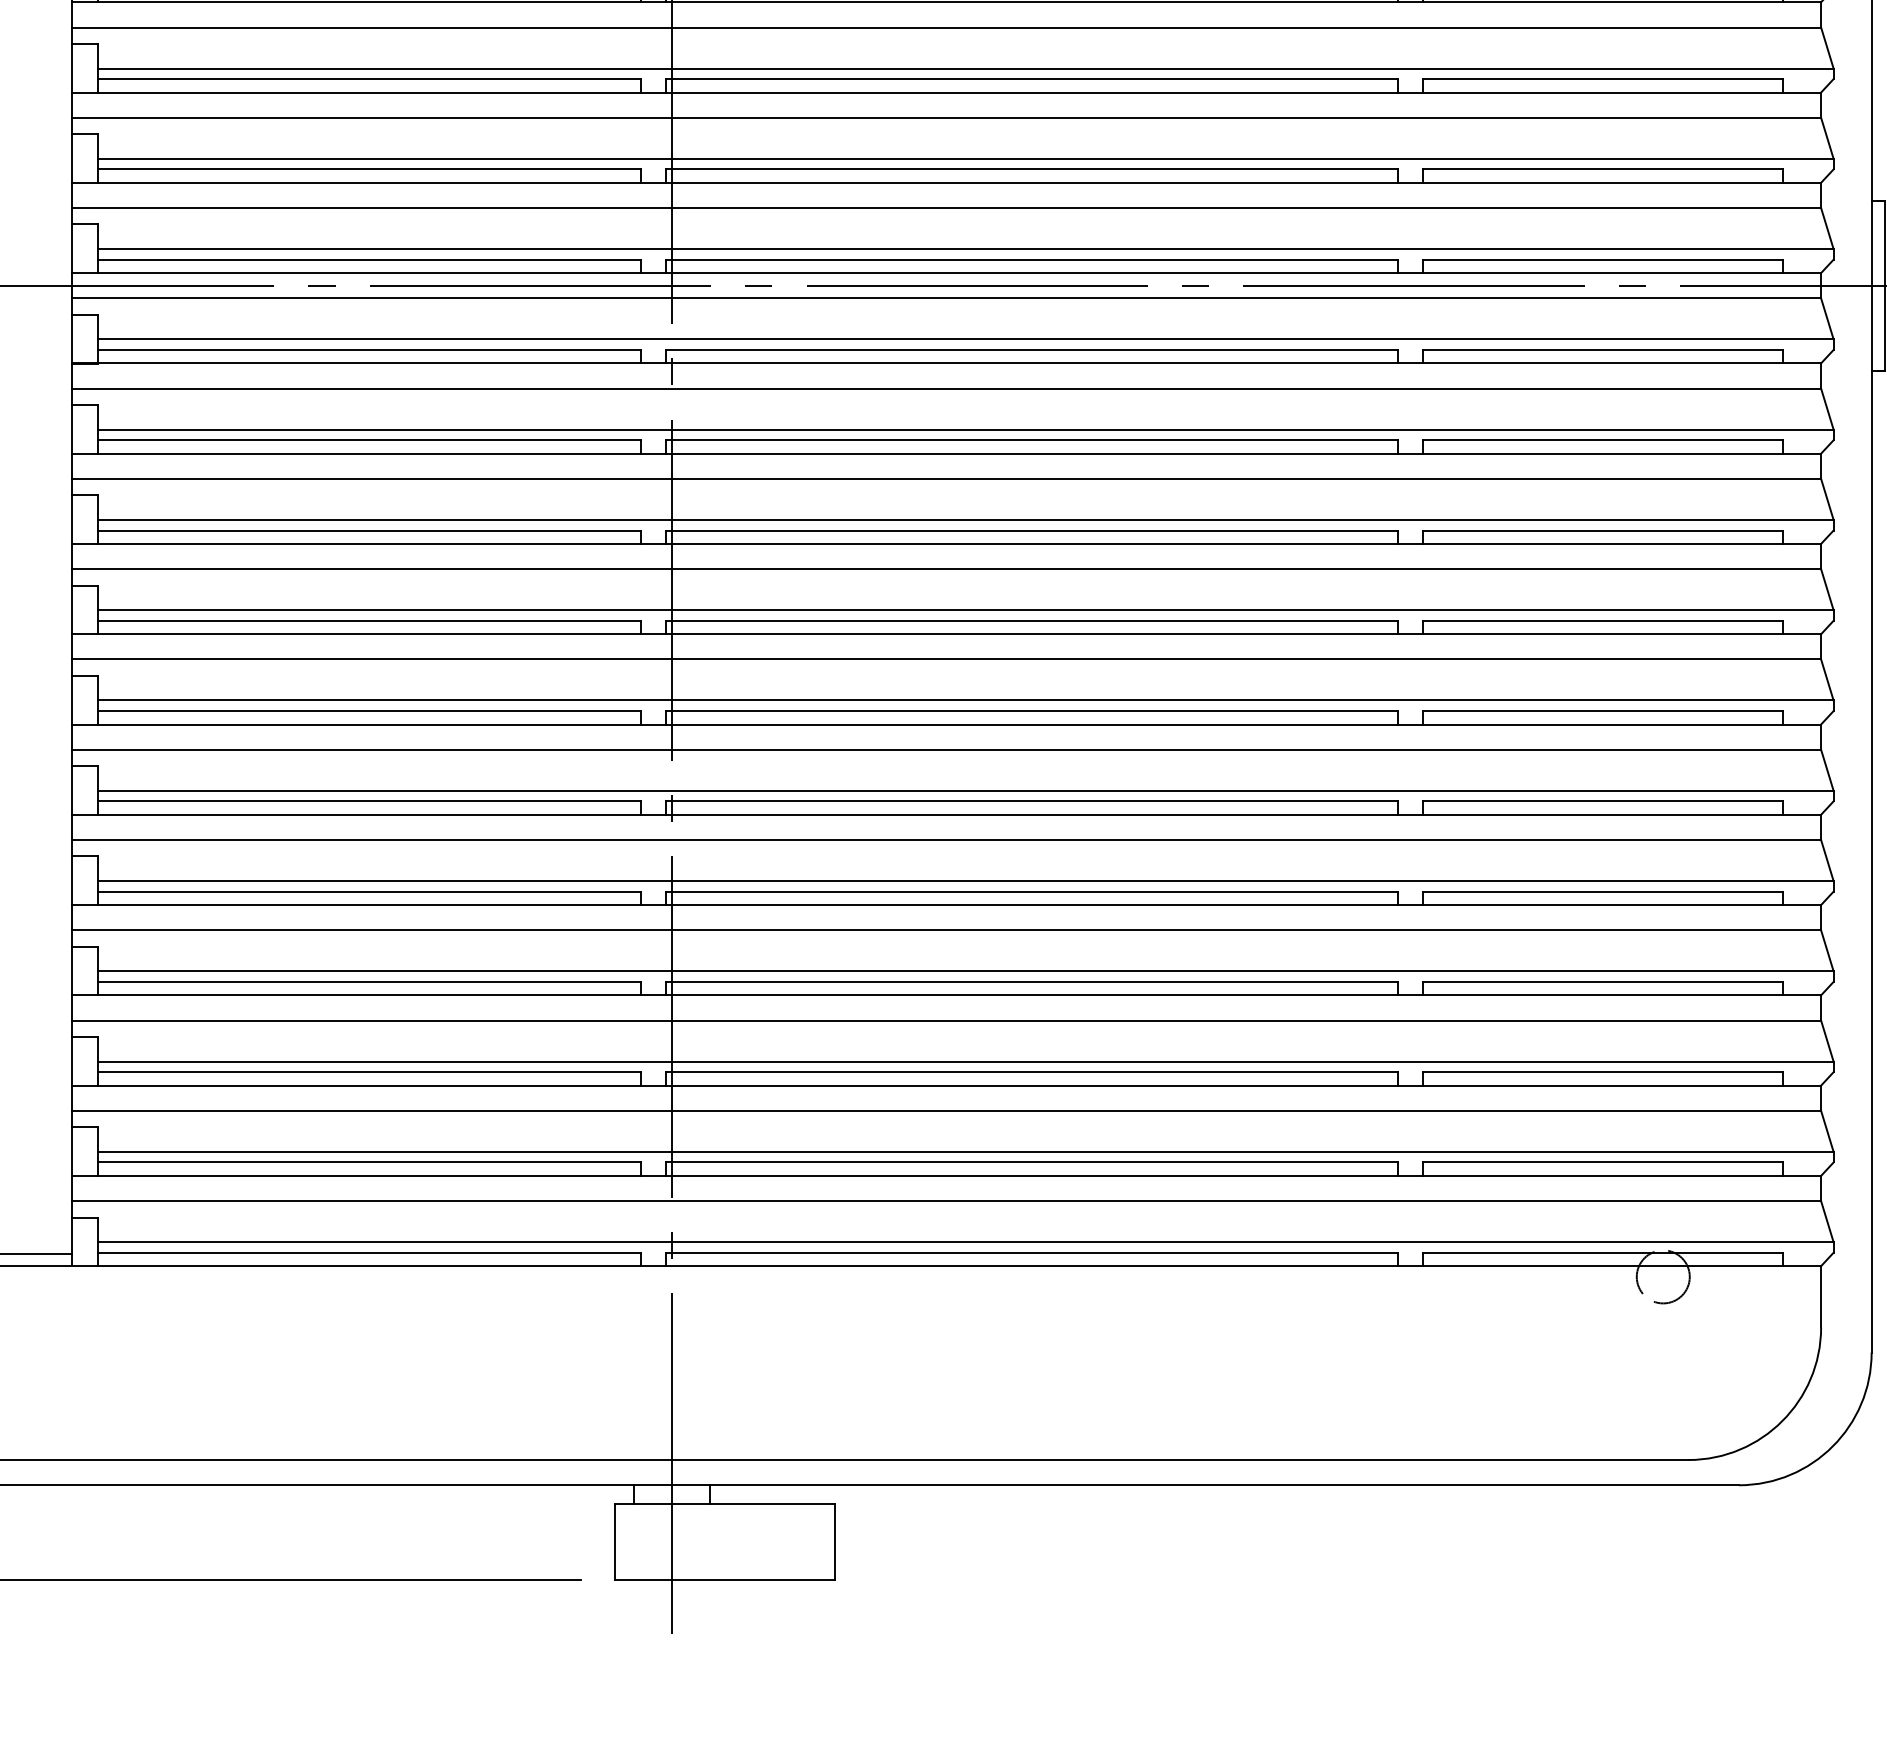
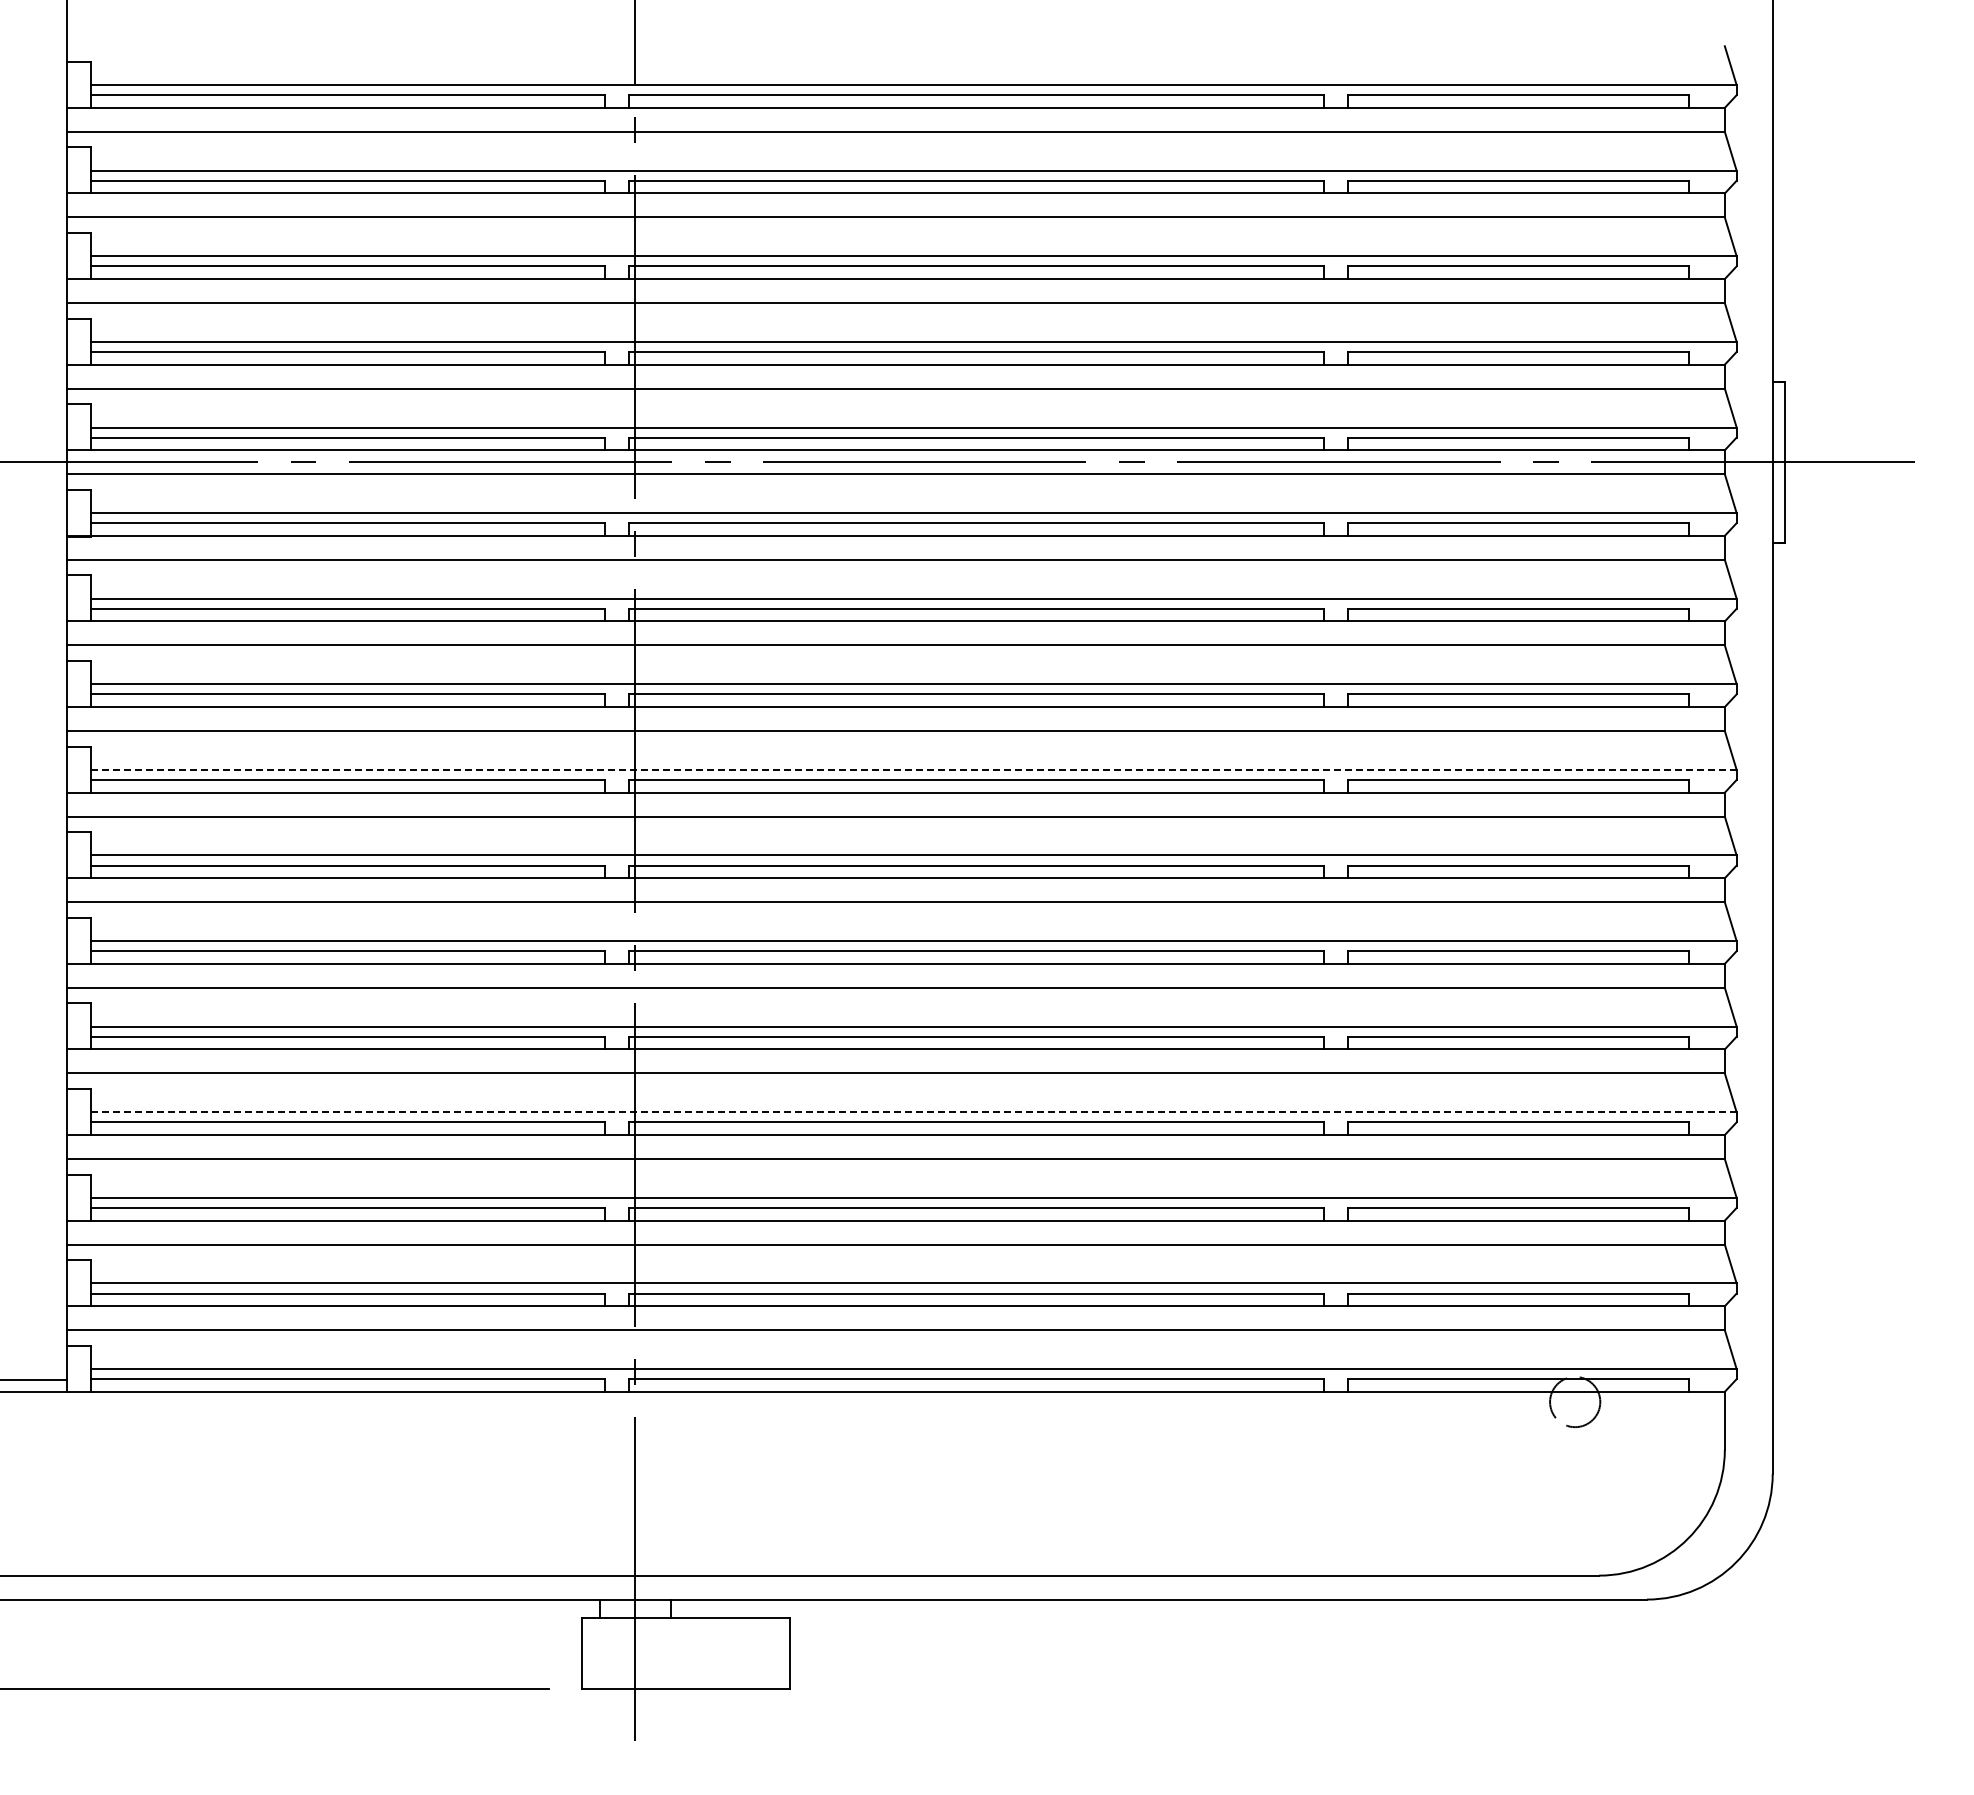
line: (965, 609) -> (913, 769), solid -> dashed
line: (965, 971) -> (913, 1112), solid -> dashed

